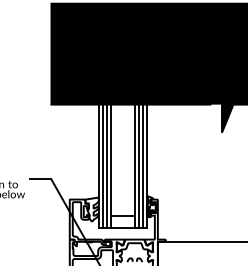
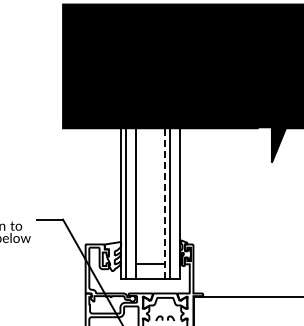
line: (106, 163) -> (130, 200), removed
line: (135, 163) -> (165, 200), solid -> dashed
line: (143, 163) -> (175, 200), removed

